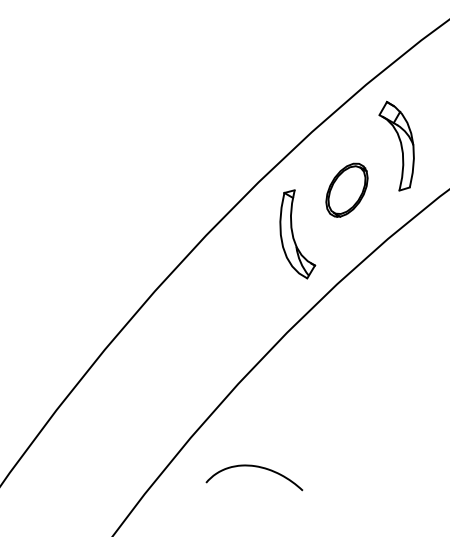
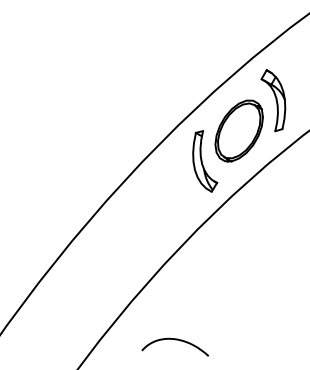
part: (346, 189) -> (238, 130), size x1.67
curve: (253, 467) -> (174, 340), moved

